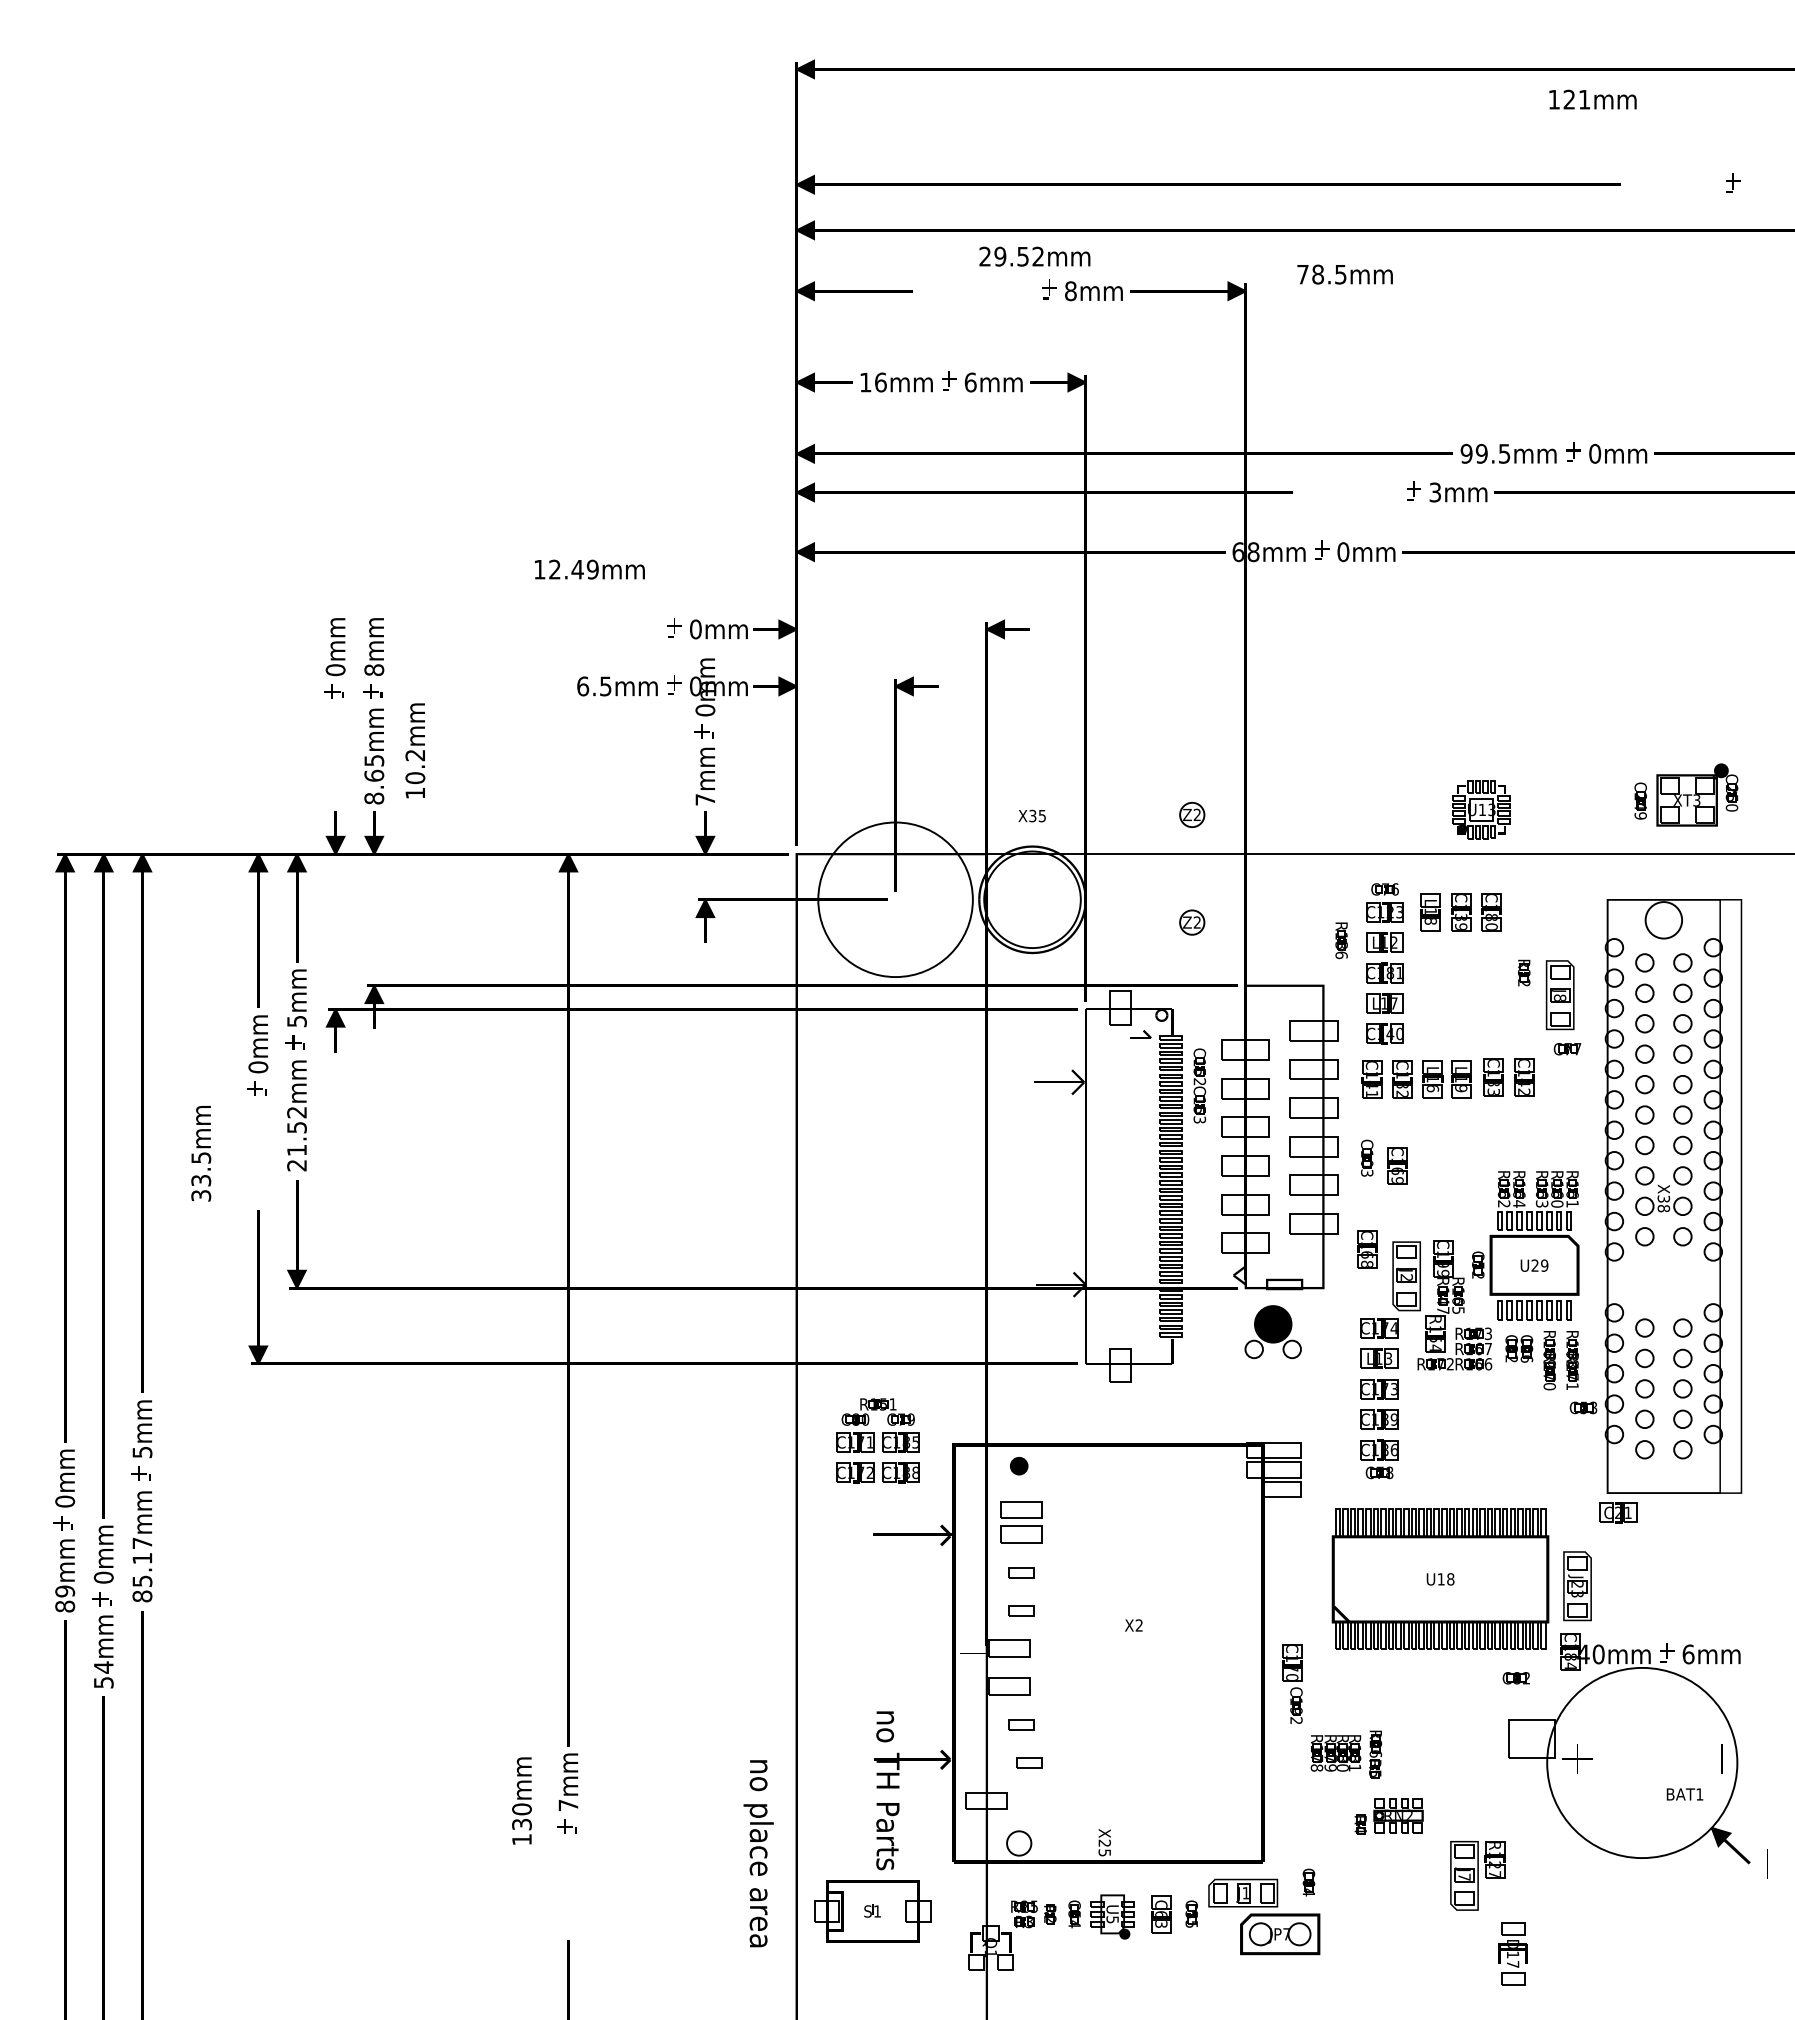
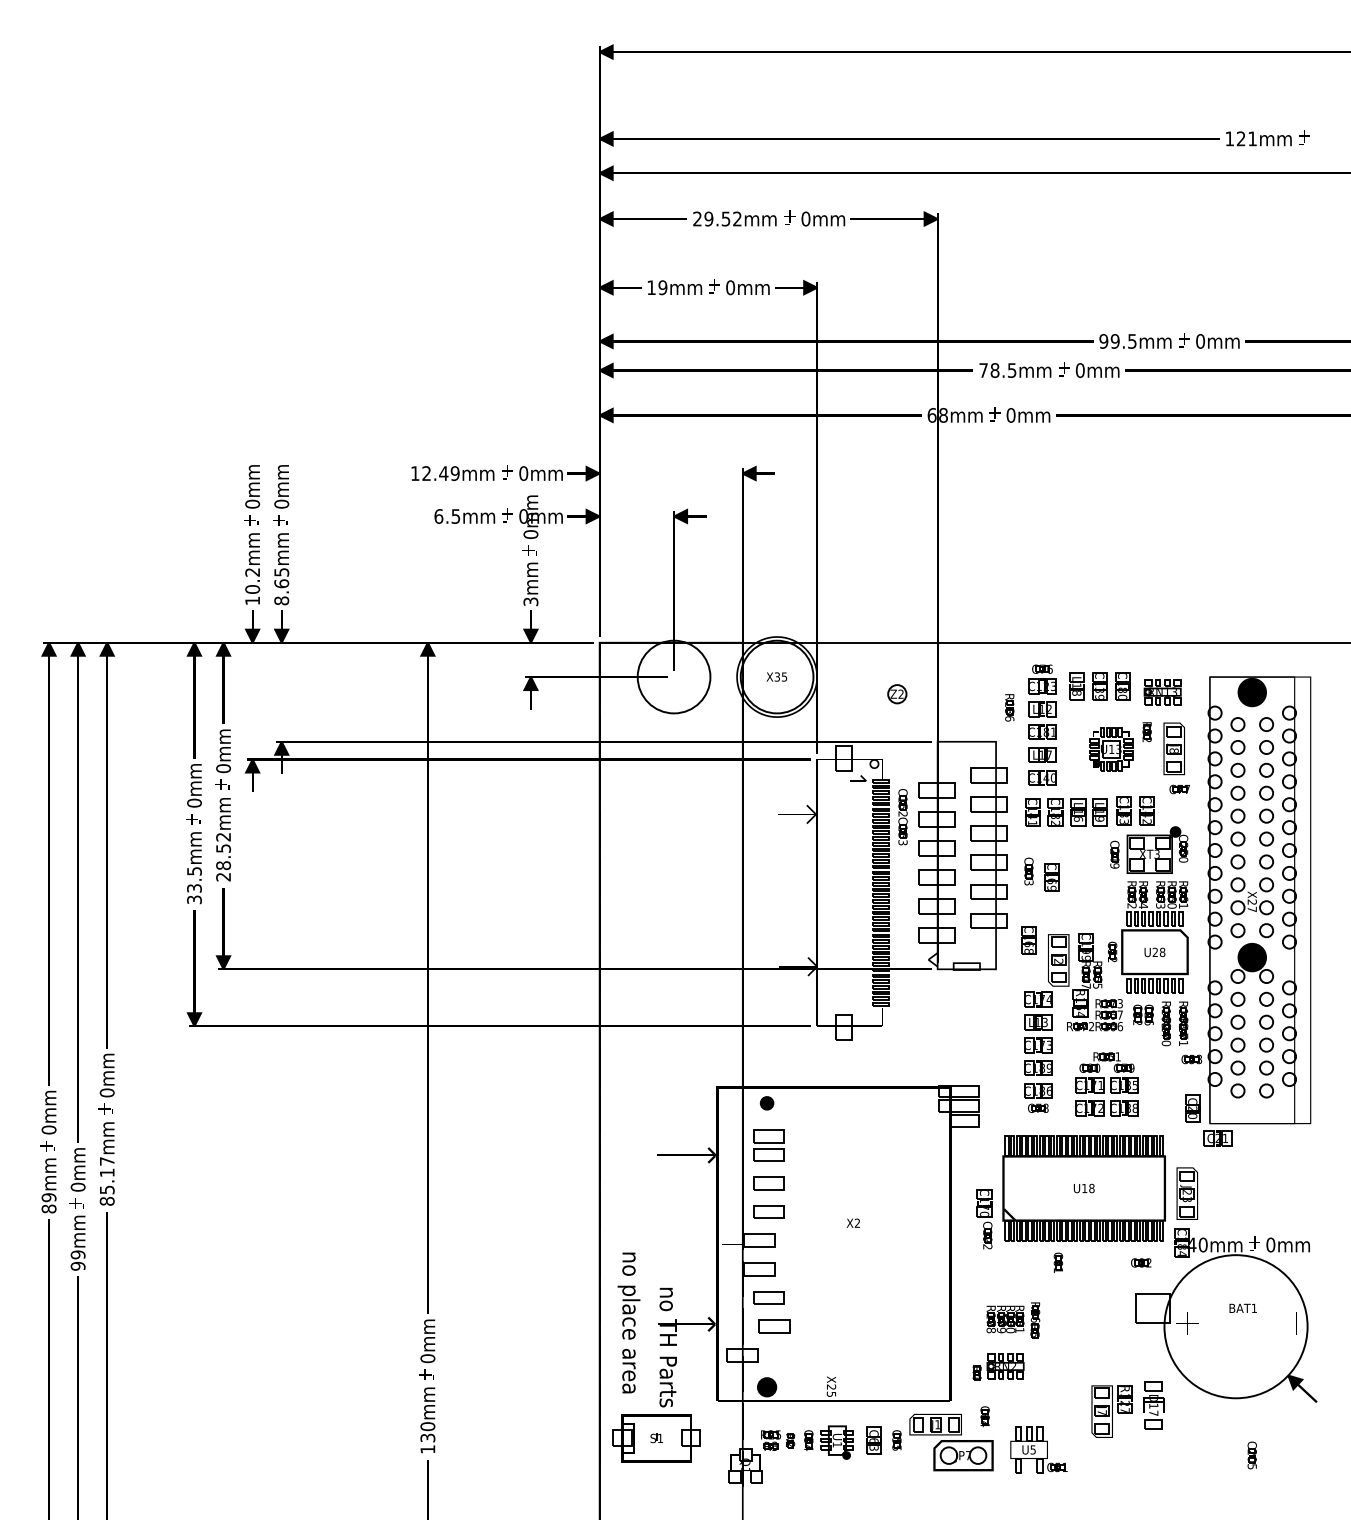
text: (1592, 99) -> (1258, 138), moved
text: (1034, 255) -> (734, 218), moved
text: (1345, 274) -> (1015, 370), moved
text: (1070, 290) -> (805, 218), 8mm -> 0mm
text: (880, 382) -> (662, 287), 16mm -> 19mm
text: (970, 382) -> (730, 287), 6mm -> 0mm
text: (1434, 492) -> (1079, 370), 3mm -> 0mm
text: (589, 569) -> (452, 473), moved
text: (373, 669) -> (281, 503), 8mm -> 0mm
text: (415, 750) -> (252, 568), moved
part: (1686, 794) -> (1149, 849), moved
text: (704, 799) -> (530, 601), 7mm -> 3mm
part: (1482, 810) -> (1111, 749), moved
text: (1031, 815) -> (776, 676), moved
part: (1192, 815) -> (897, 613), removed
circle: (894, 899) -> (673, 676), size x0.62
part: (1544, 920) -> (1162, 692), added
fill: (1664, 920) -> (1252, 692), added
text: (296, 1021) -> (223, 768), 5mm -> 0mm
text: (296, 1150) -> (223, 865), 21.52mm -> 28.52mm
text: (201, 1154) -> (194, 868), moved
text: (1662, 1203) -> (1251, 905), X38 -> X27
text: (1544, 1265) -> (1162, 952), U29 -> U28
part: (1273, 1332) -> (1252, 963), moved
part: (877, 1441) -> (1106, 1084), moved
text: (141, 1451) -> (106, 1092), 5mm -> 0mm
part: (1584, 1473) -> (1192, 1108), added
part: (1021, 1572) -> (768, 1183), size x1.67
part: (1021, 1609) -> (768, 1211), size x1.67
text: (1688, 1653) -> (1270, 1244), 6mm -> 0mm
text: (102, 1675) -> (77, 1260), 54mm -> 99mm
part: (1406, 1677) -> (1058, 1262), added
part: (1292, 1684) -> (984, 1219), moved
part: (1021, 1724) -> (768, 1297), size x1.67
part: (1029, 1762) -> (774, 1326), size x1.67
text: (1684, 1793) -> (1242, 1307), moved
text: (521, 1801) -> (427, 1420), moved
text: (567, 1805) -> (427, 1358), 7mm -> 0mm
part: (1389, 1815) -> (998, 1366), moved
fill: (1018, 1843) -> (766, 1387), added
text: (757, 1853) -> (628, 1322), moved
line: (1767, 1863) -> (1330, 1402), removed
text: (1111, 1919) -> (836, 1444), U5 -> U1
part: (1379, 1926) -> (1038, 1449), added
part: (1662, 1934) -> (1251, 1455), added
part: (1512, 1954) -> (1153, 1405), moved

